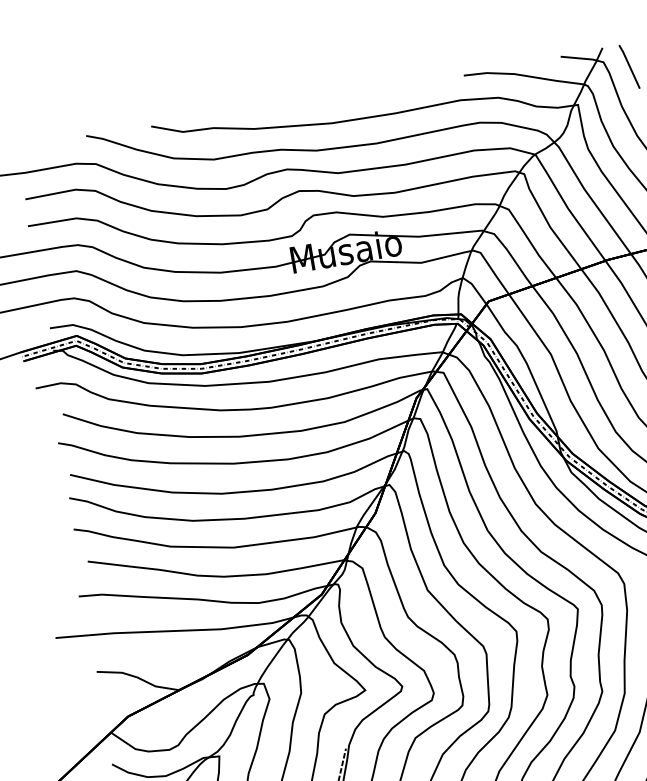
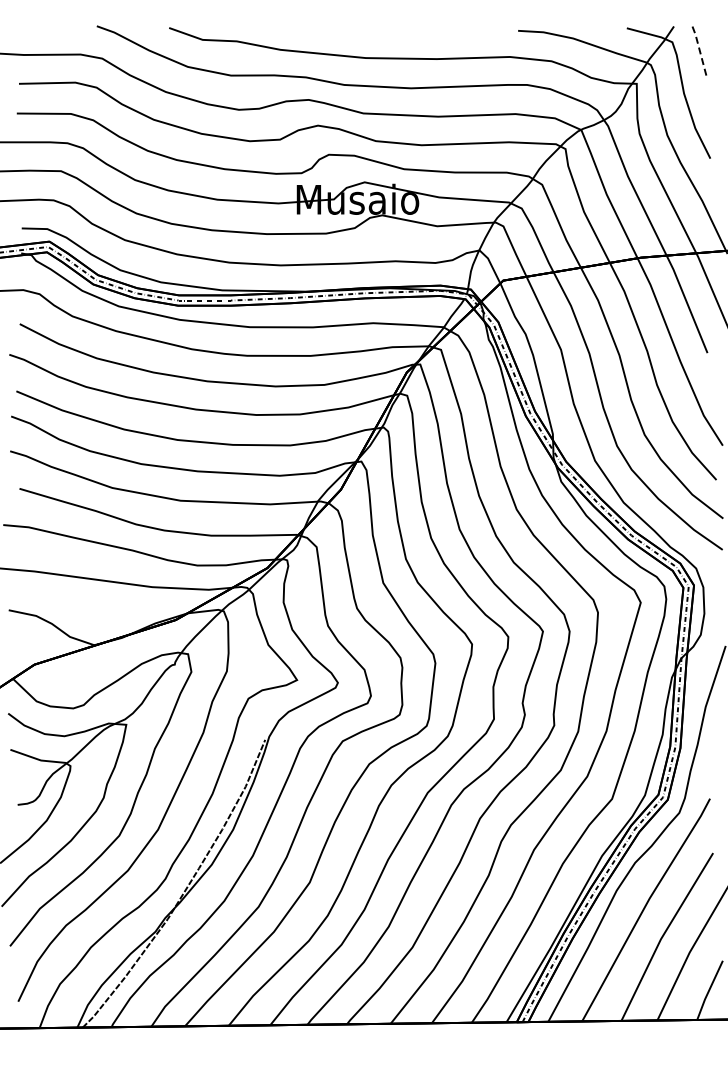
line: (630, 66) -> (700, 51), solid -> dashed

